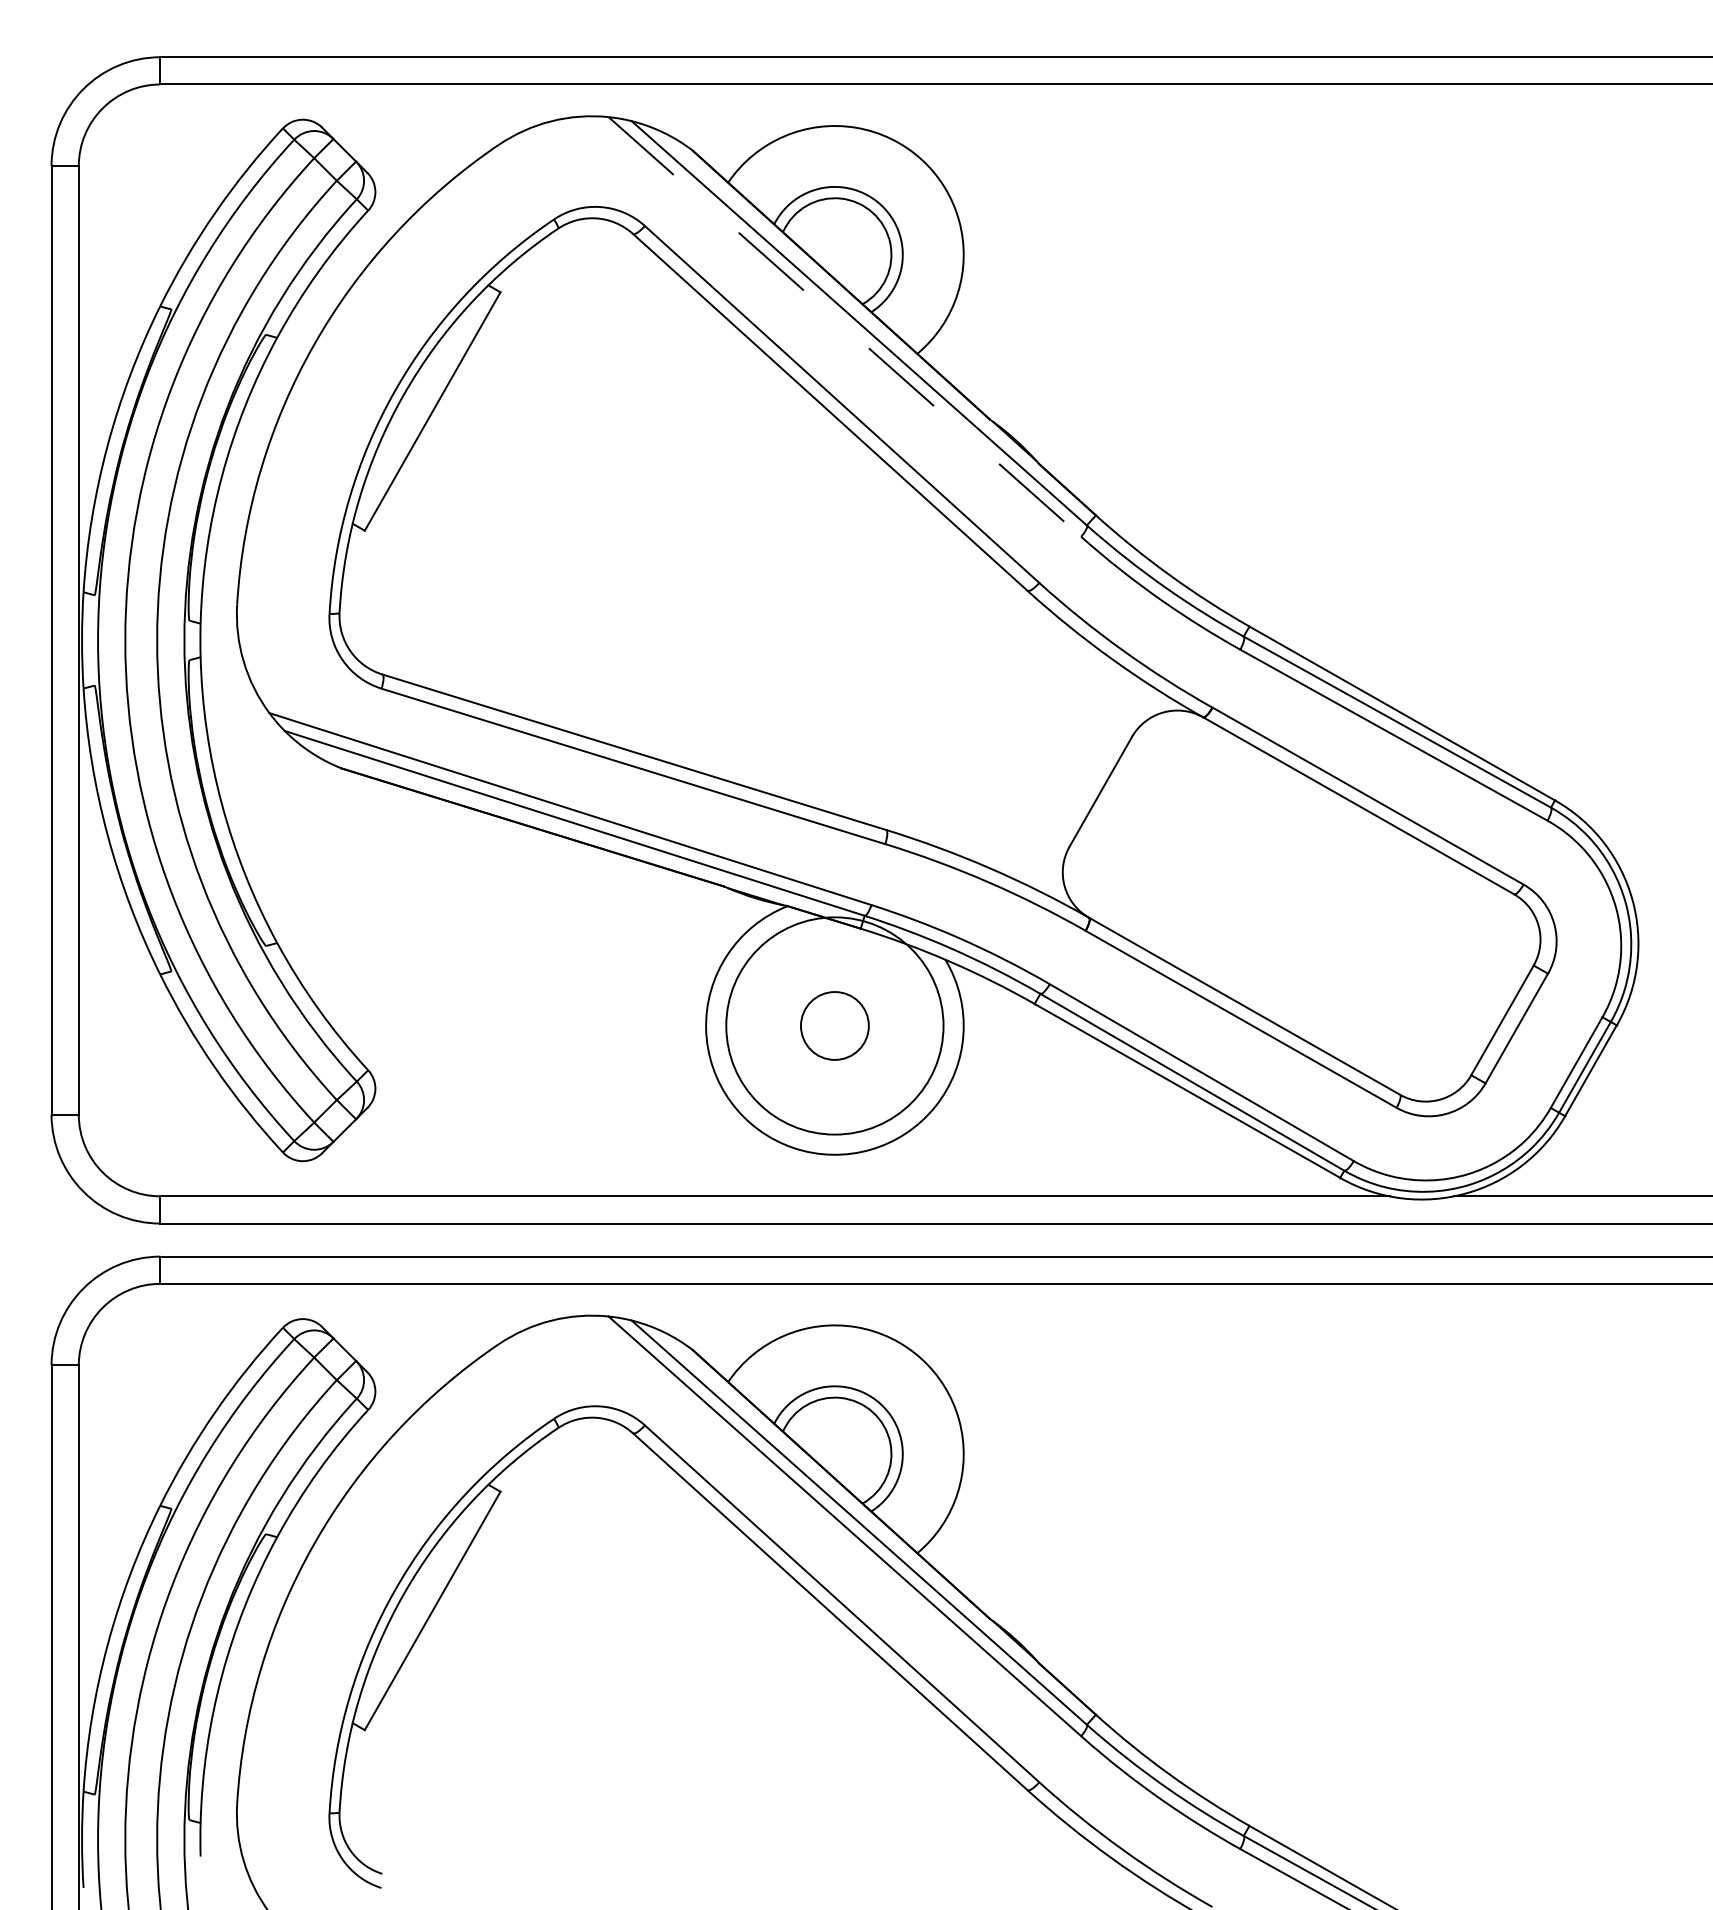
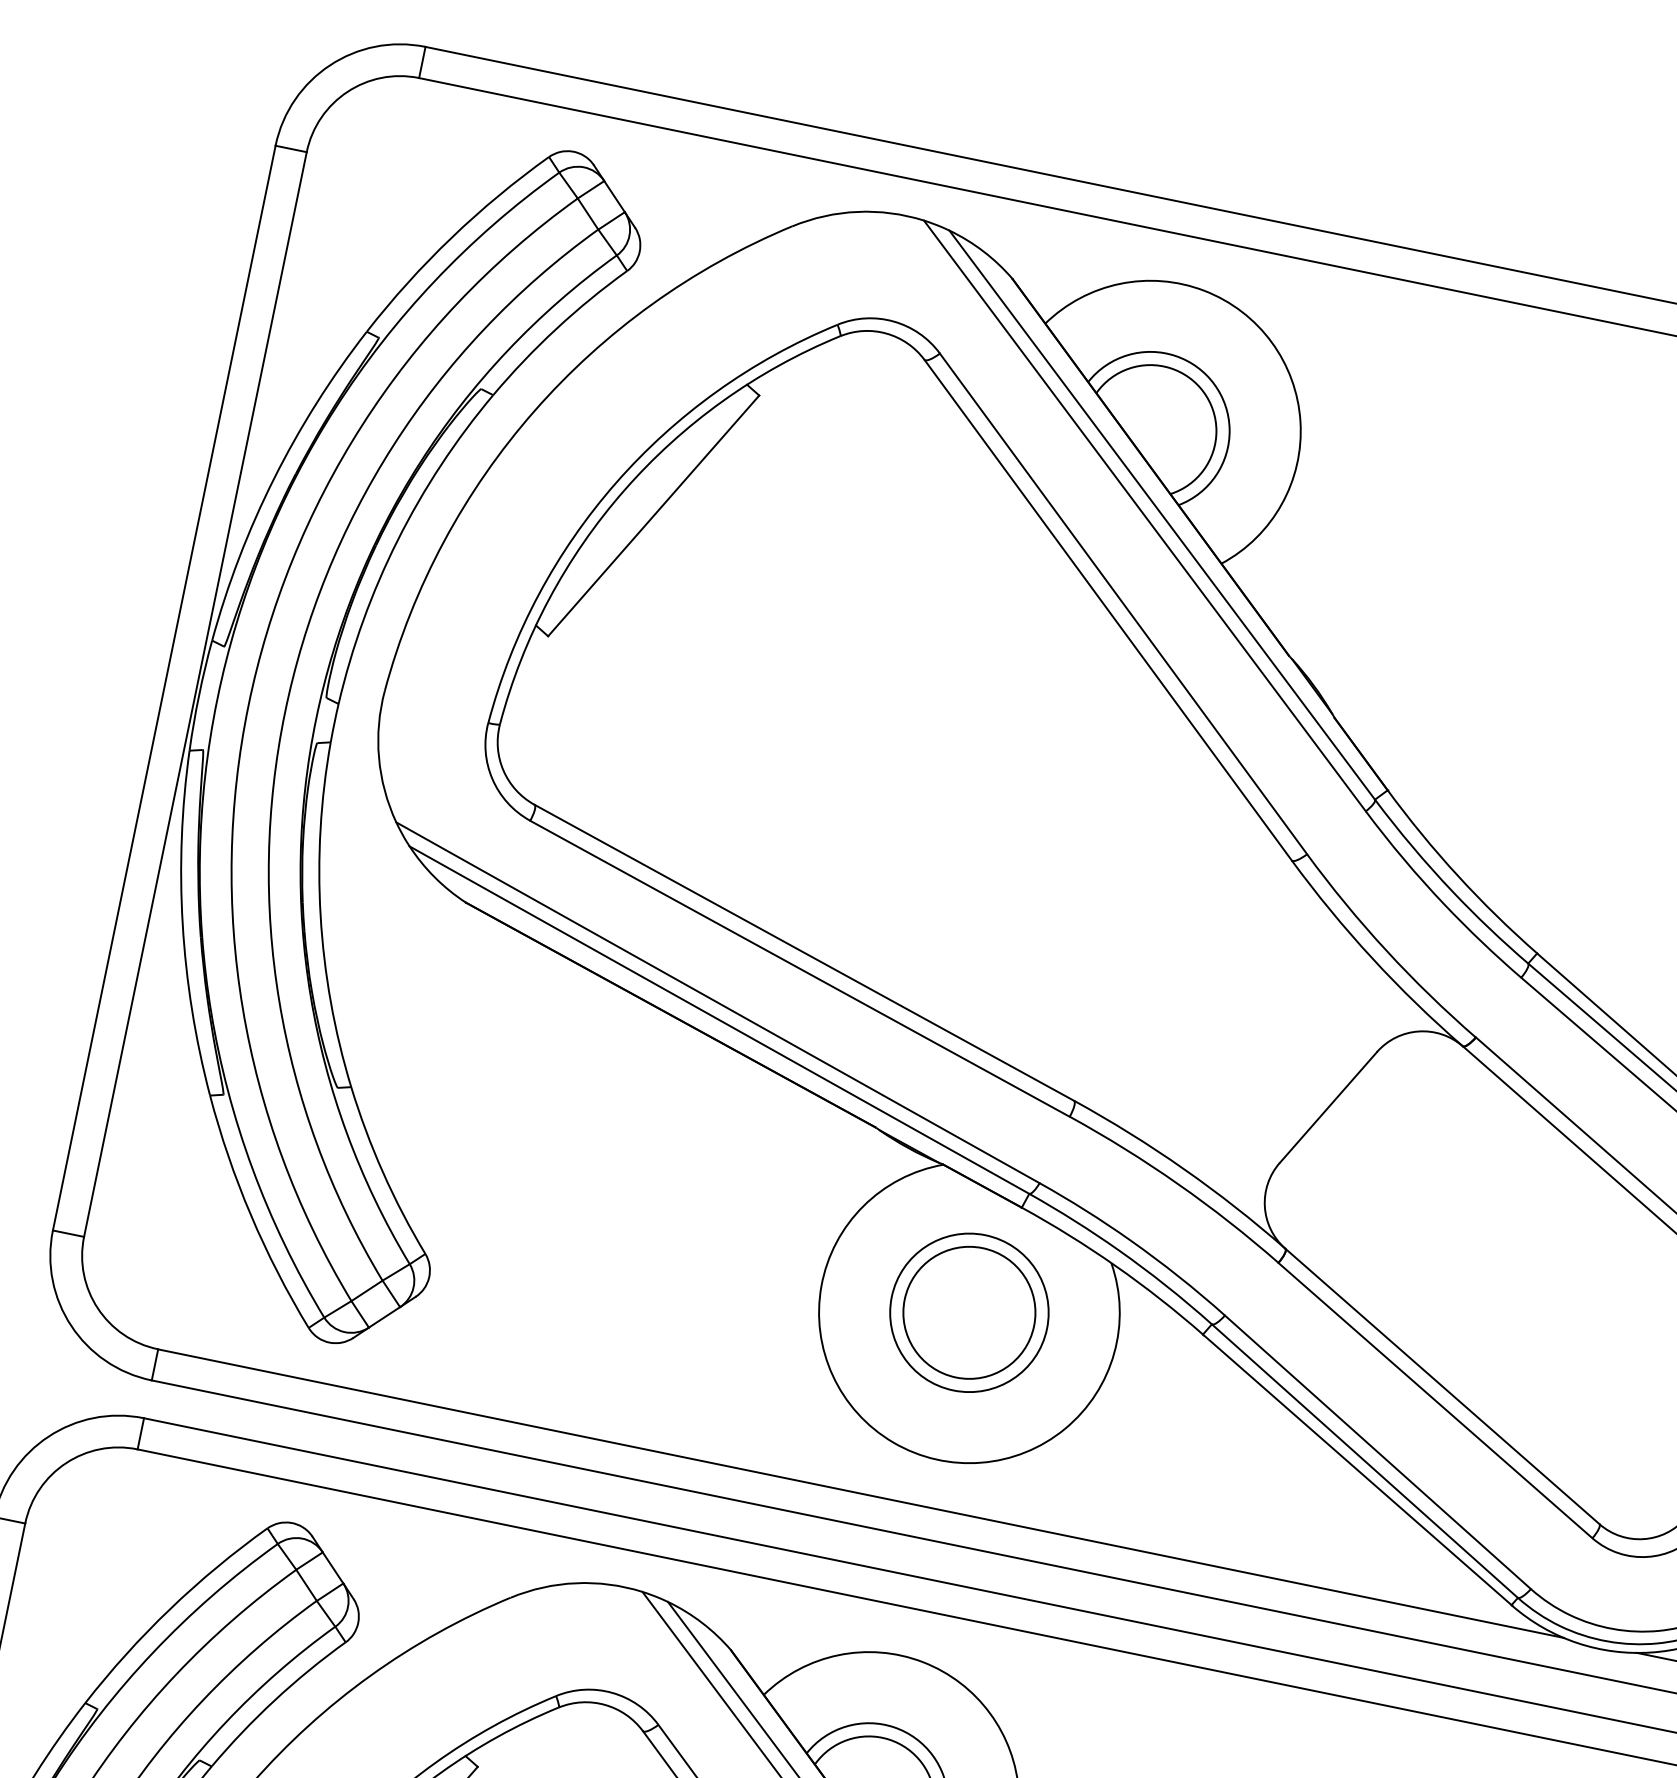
line: (844, 326) -> (1144, 515), dashed -> solid
circle: (834, 1025) -> (969, 1312), size x0.62
circle: (834, 1025) -> (969, 1312), size x1.67

